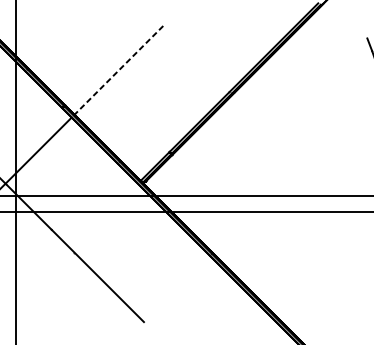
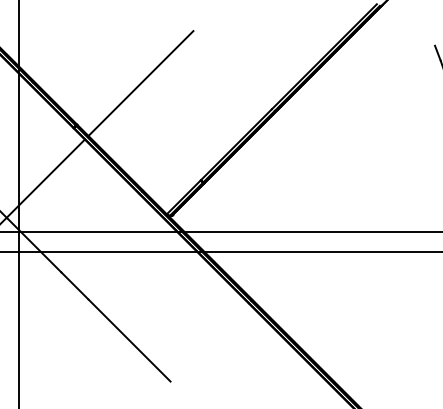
line: (118, 71) -> (140, 84), dashed -> solid

